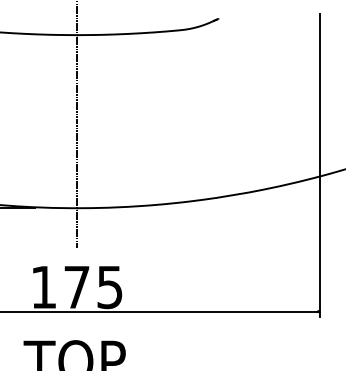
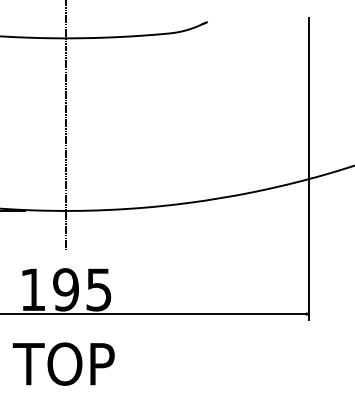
text: (76, 287) -> (65, 289), 175 -> 195

